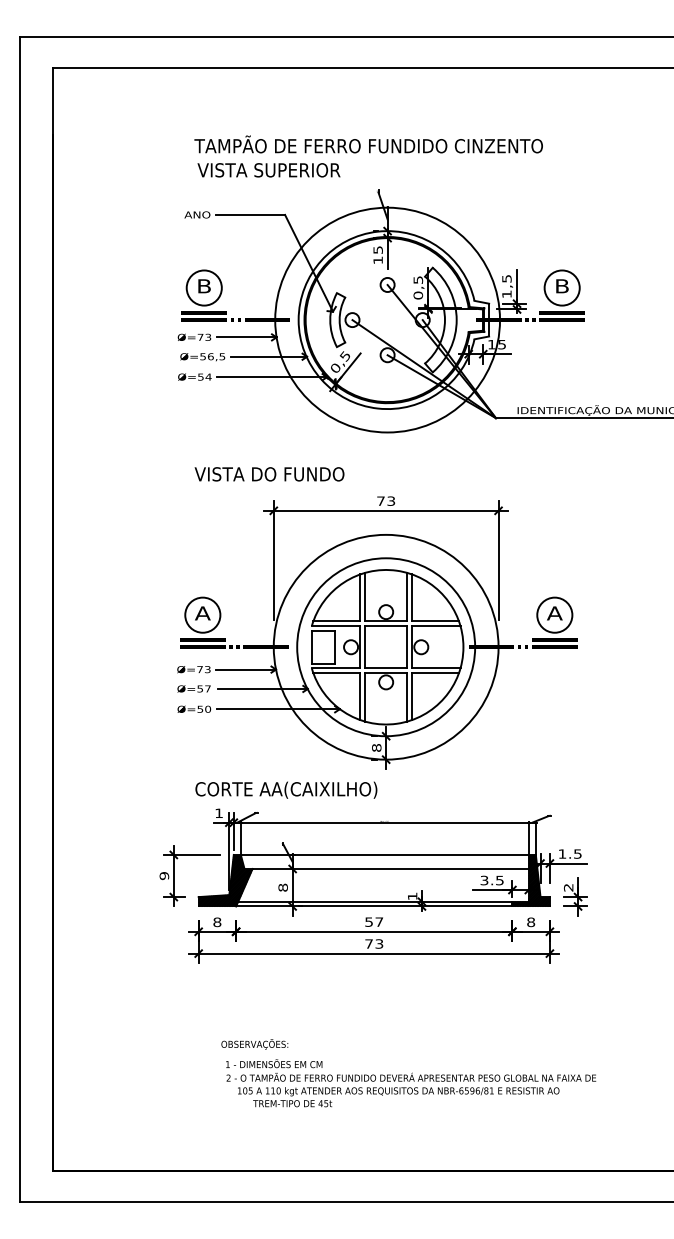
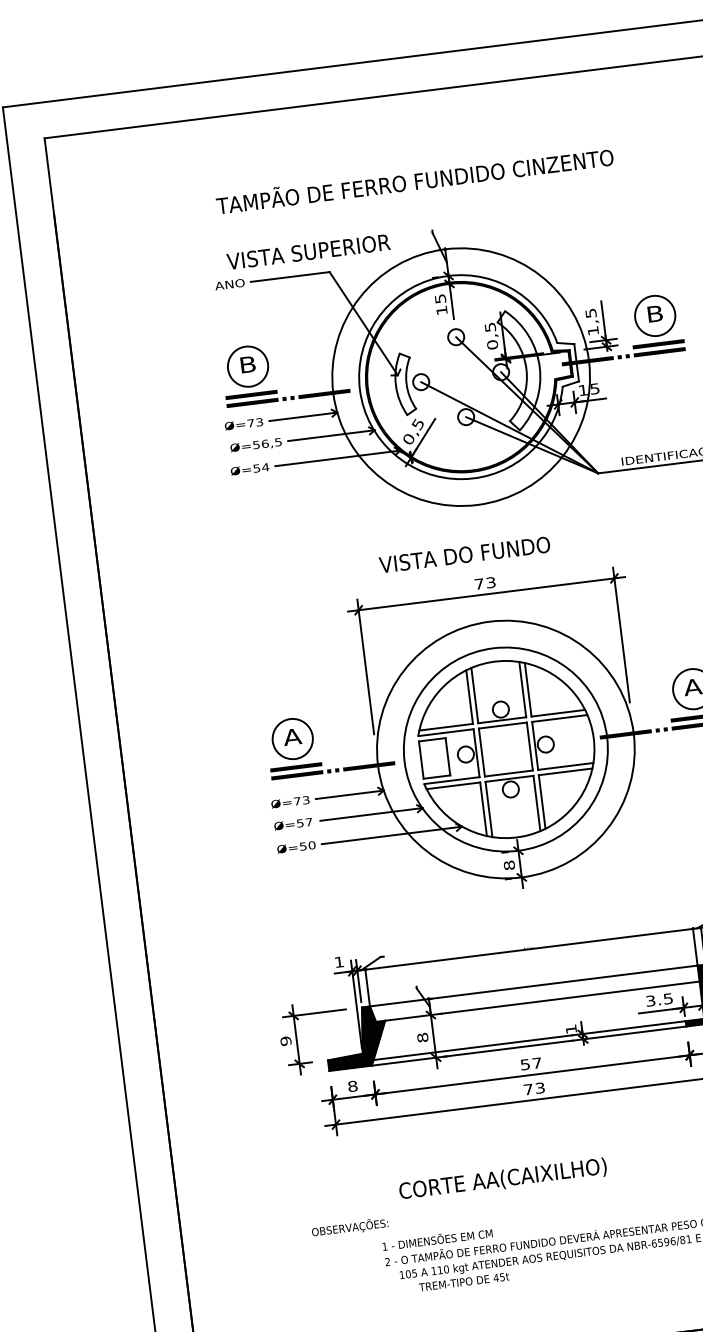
text: (268, 170) -> (308, 252), moved
text: (269, 474) -> (464, 555), moved
text: (286, 789) -> (503, 1178), moved
text: (254, 1044) -> (349, 1227), moved

